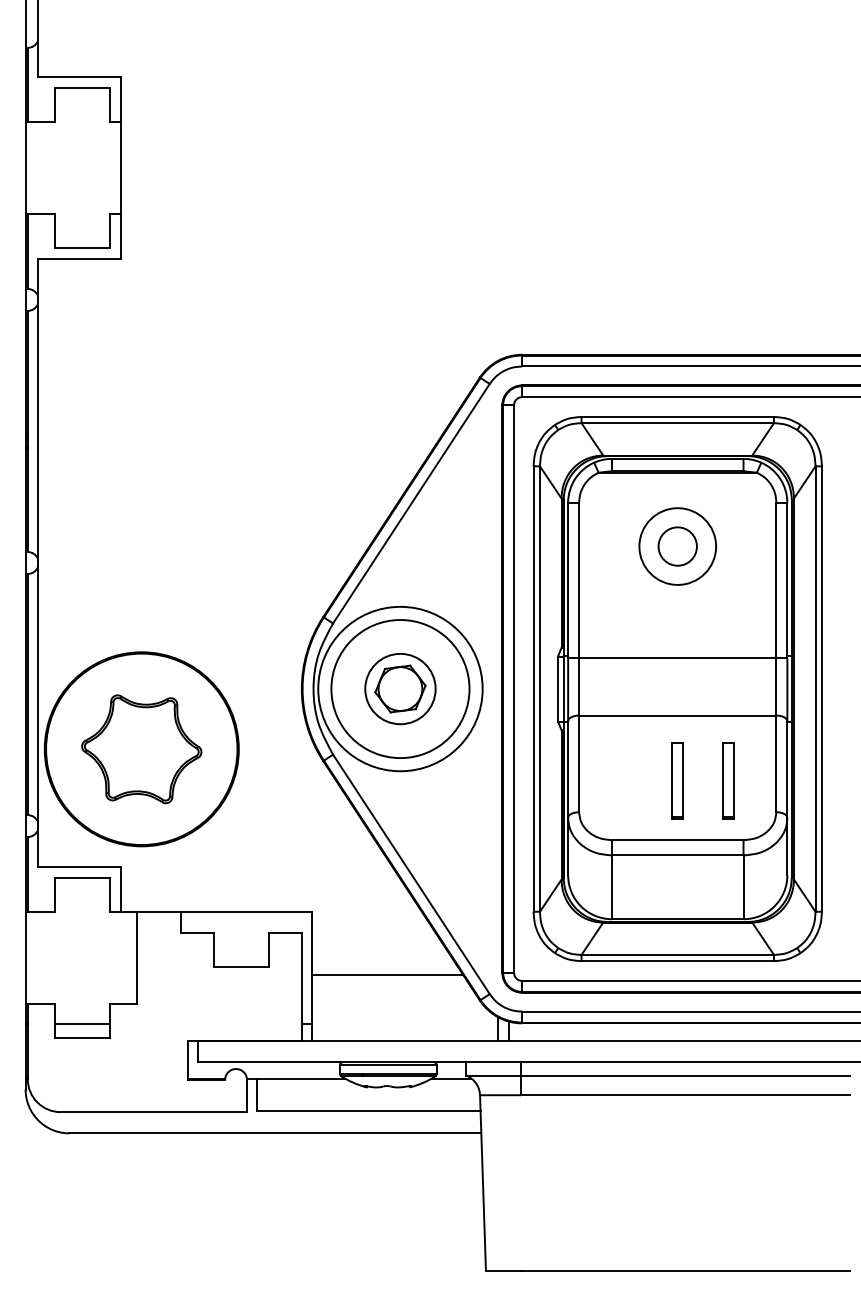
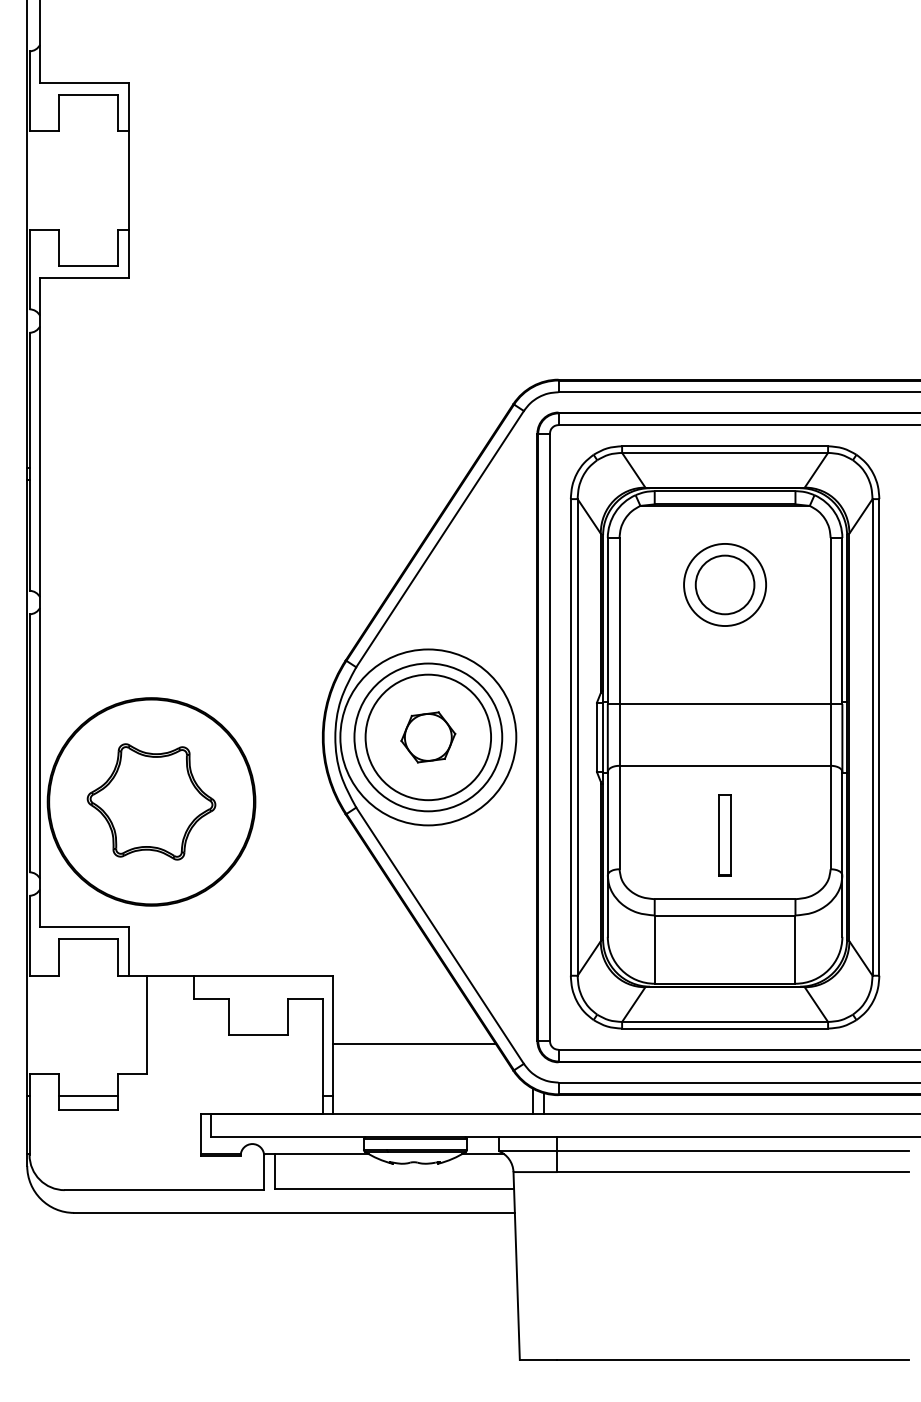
circle: (677, 546) -> (724, 584), size x1.43
circle: (400, 688) -> (428, 736), size x1.67
part: (728, 780) -> (779, 835), removed

